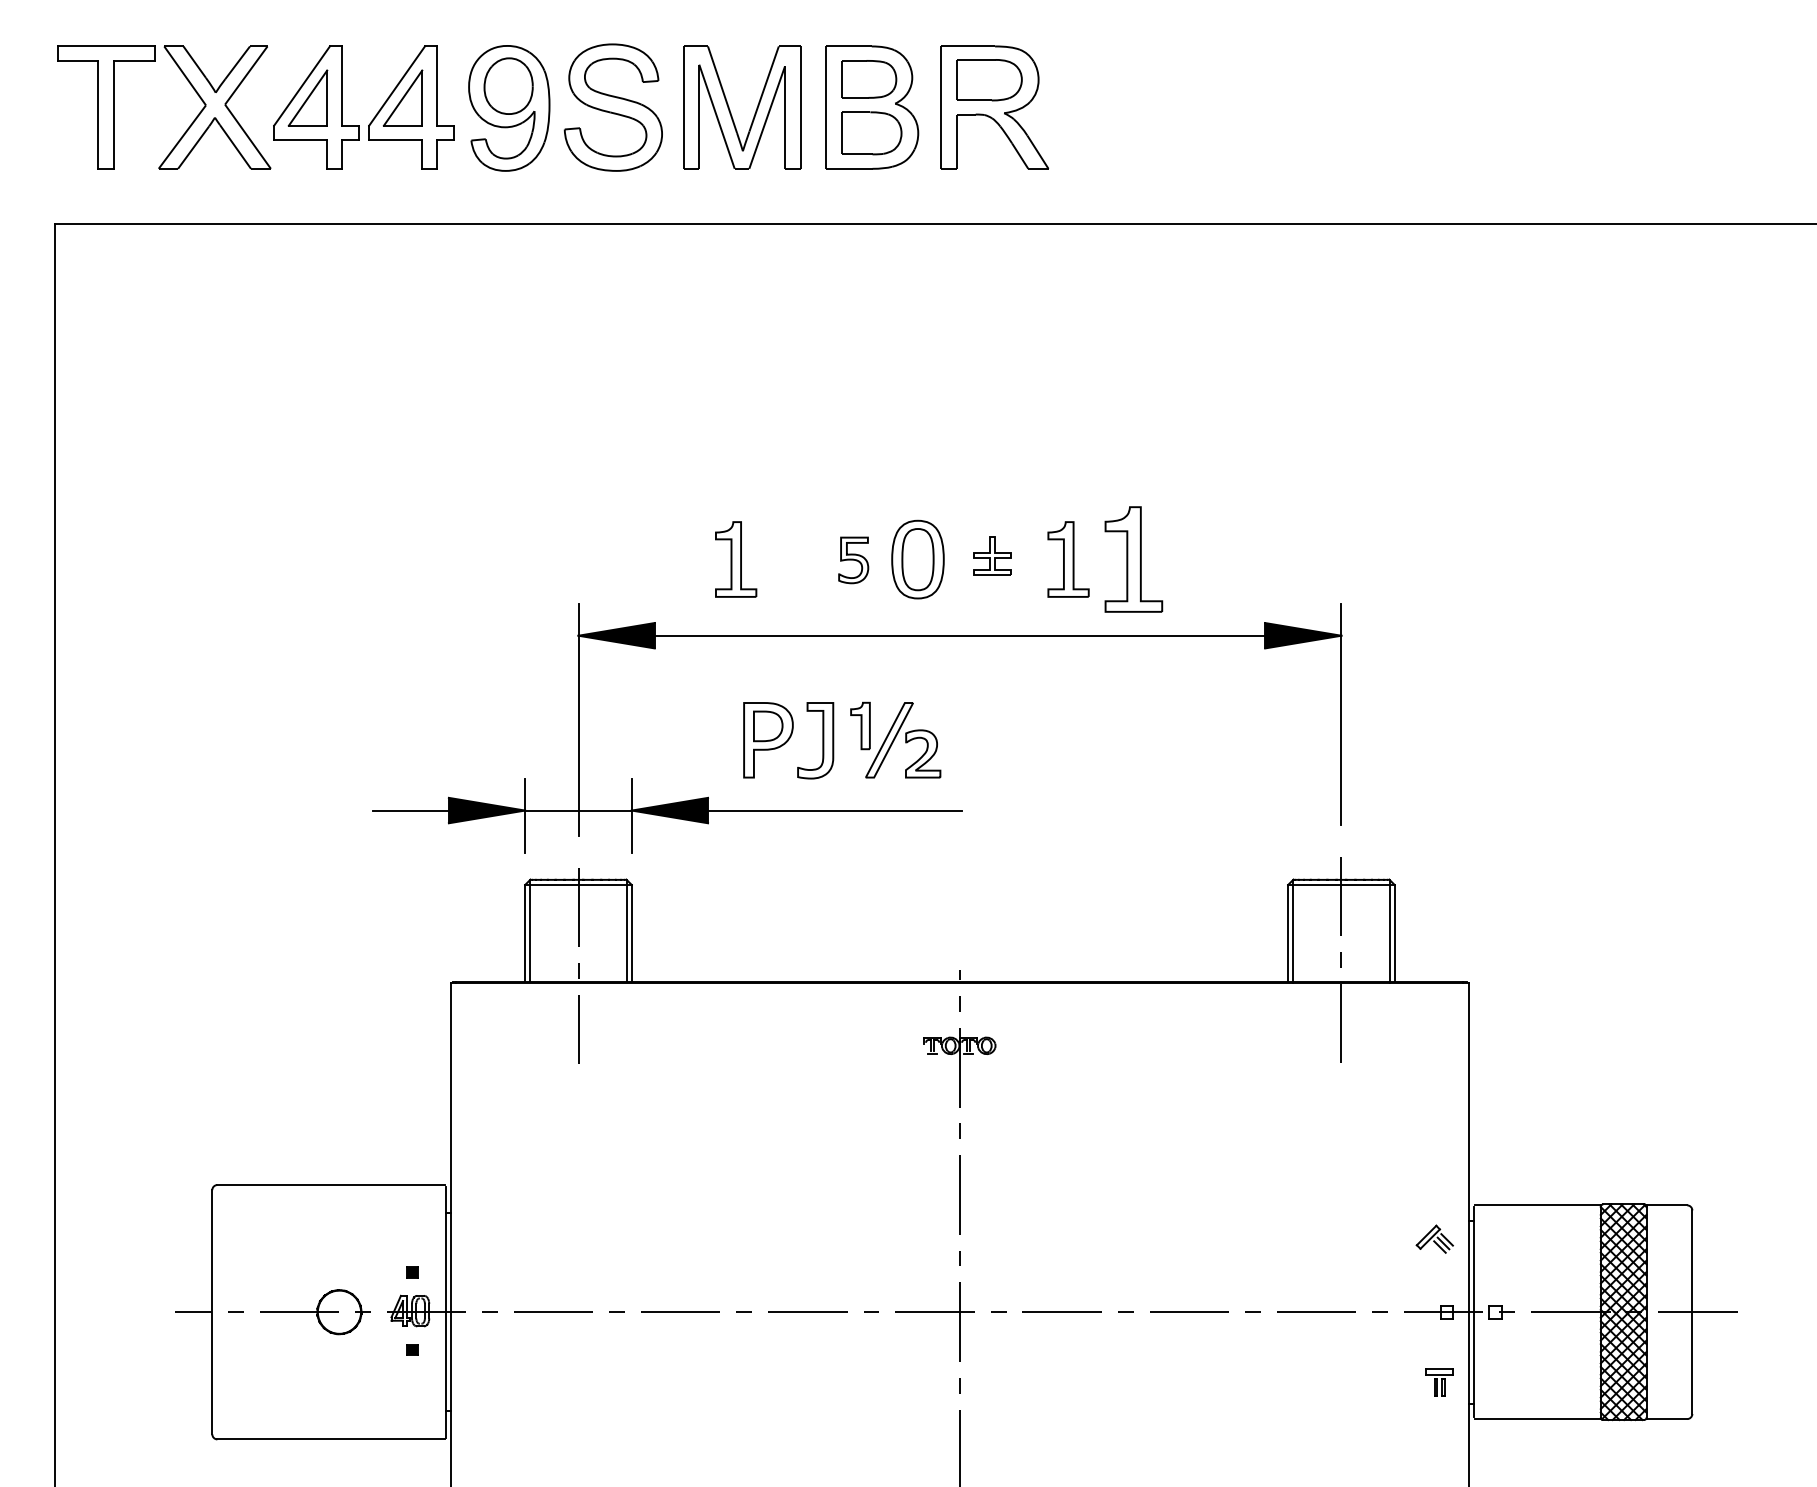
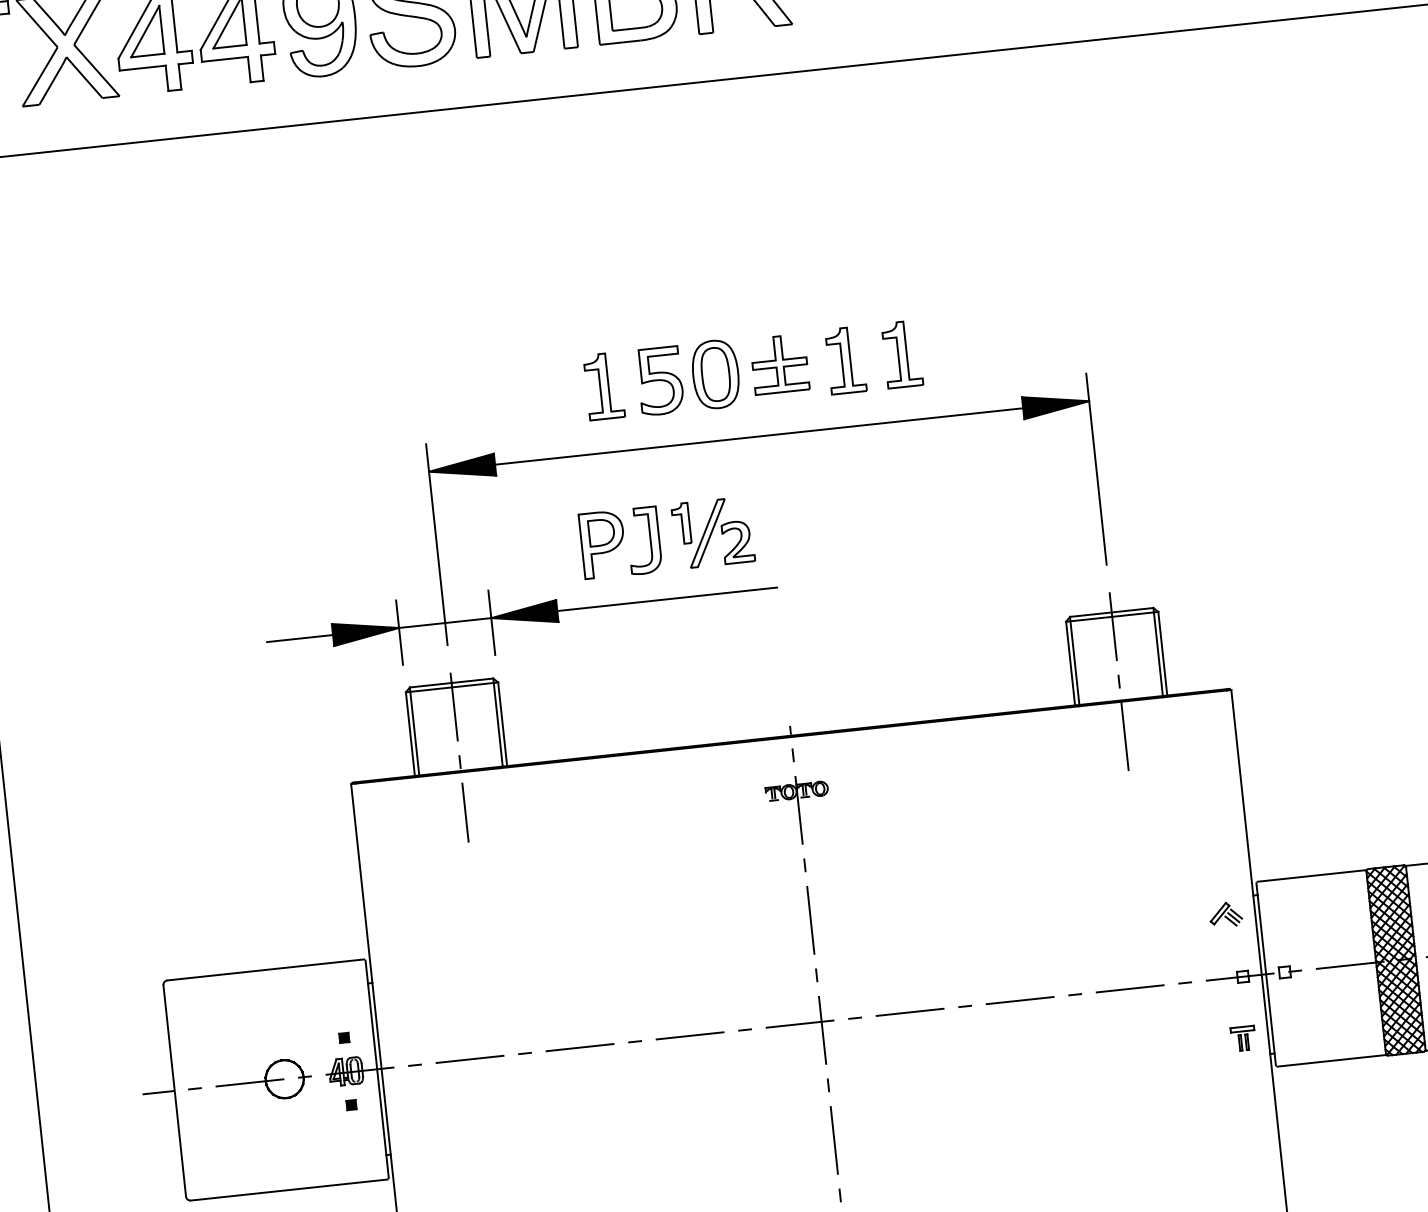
part: (992, 555) -> (779, 364), size x1.67
part: (736, 559) -> (604, 386), moved
part: (1133, 559) -> (902, 354), size x0.71
part: (853, 560) -> (660, 381), size x1.67

